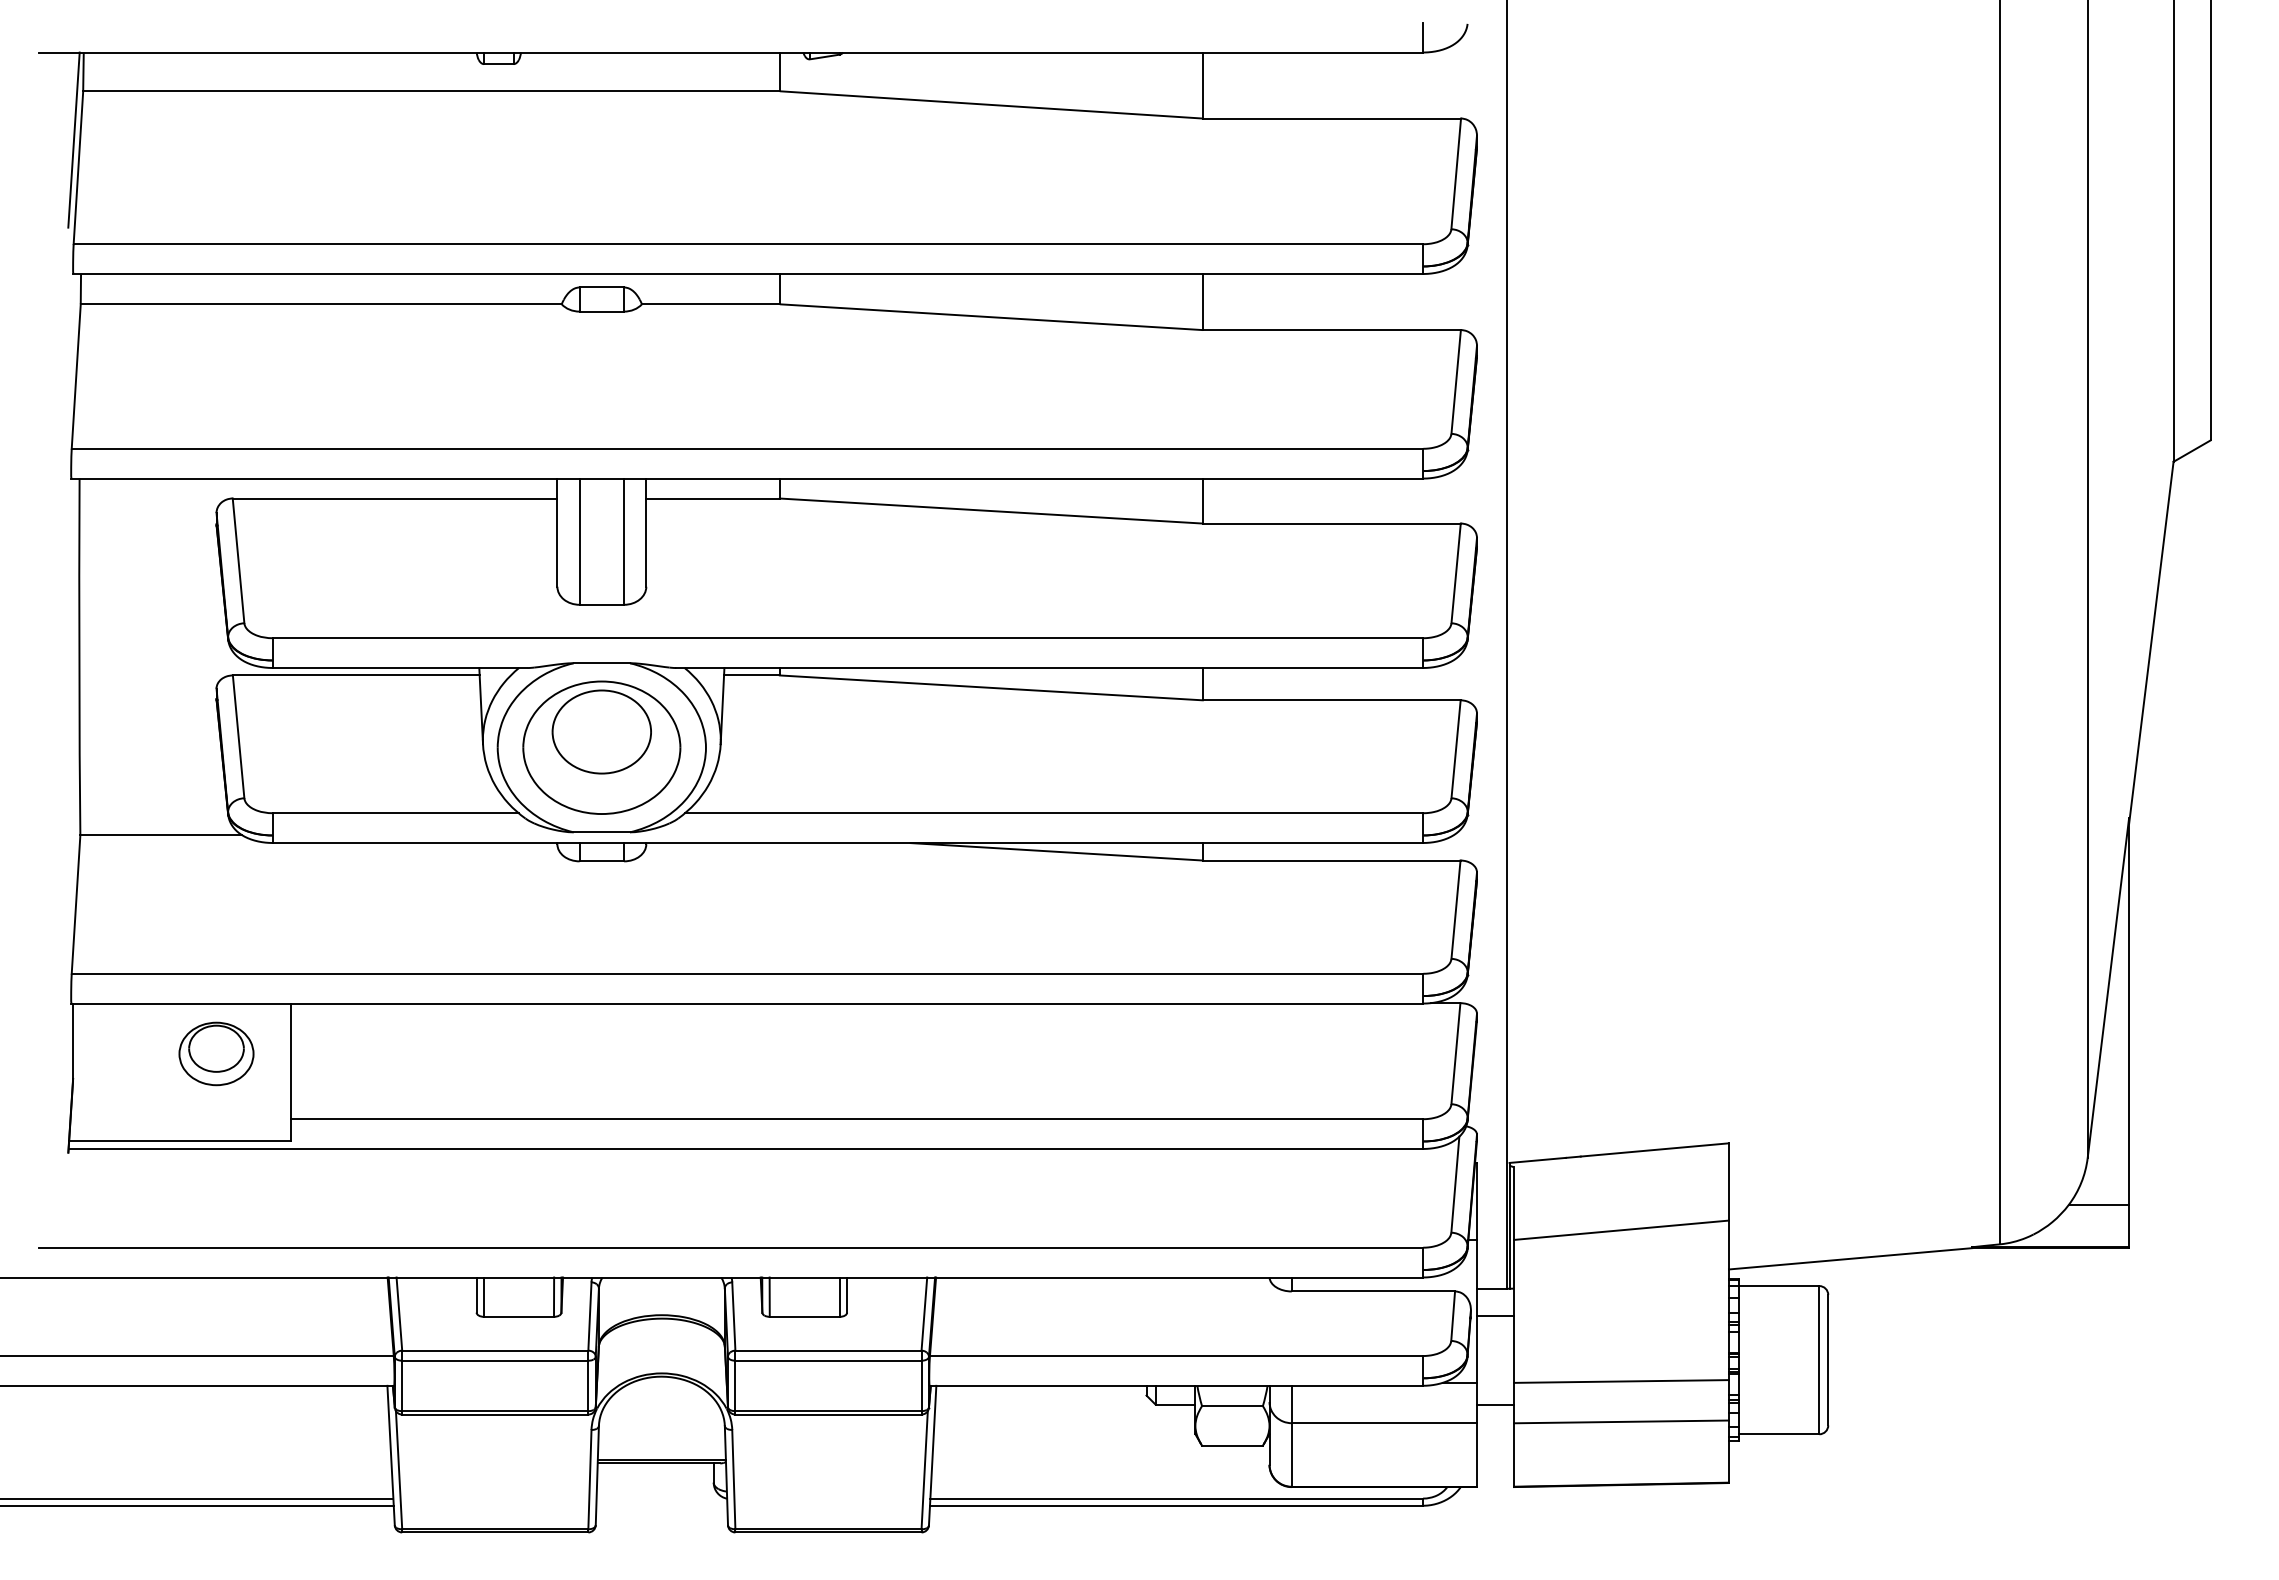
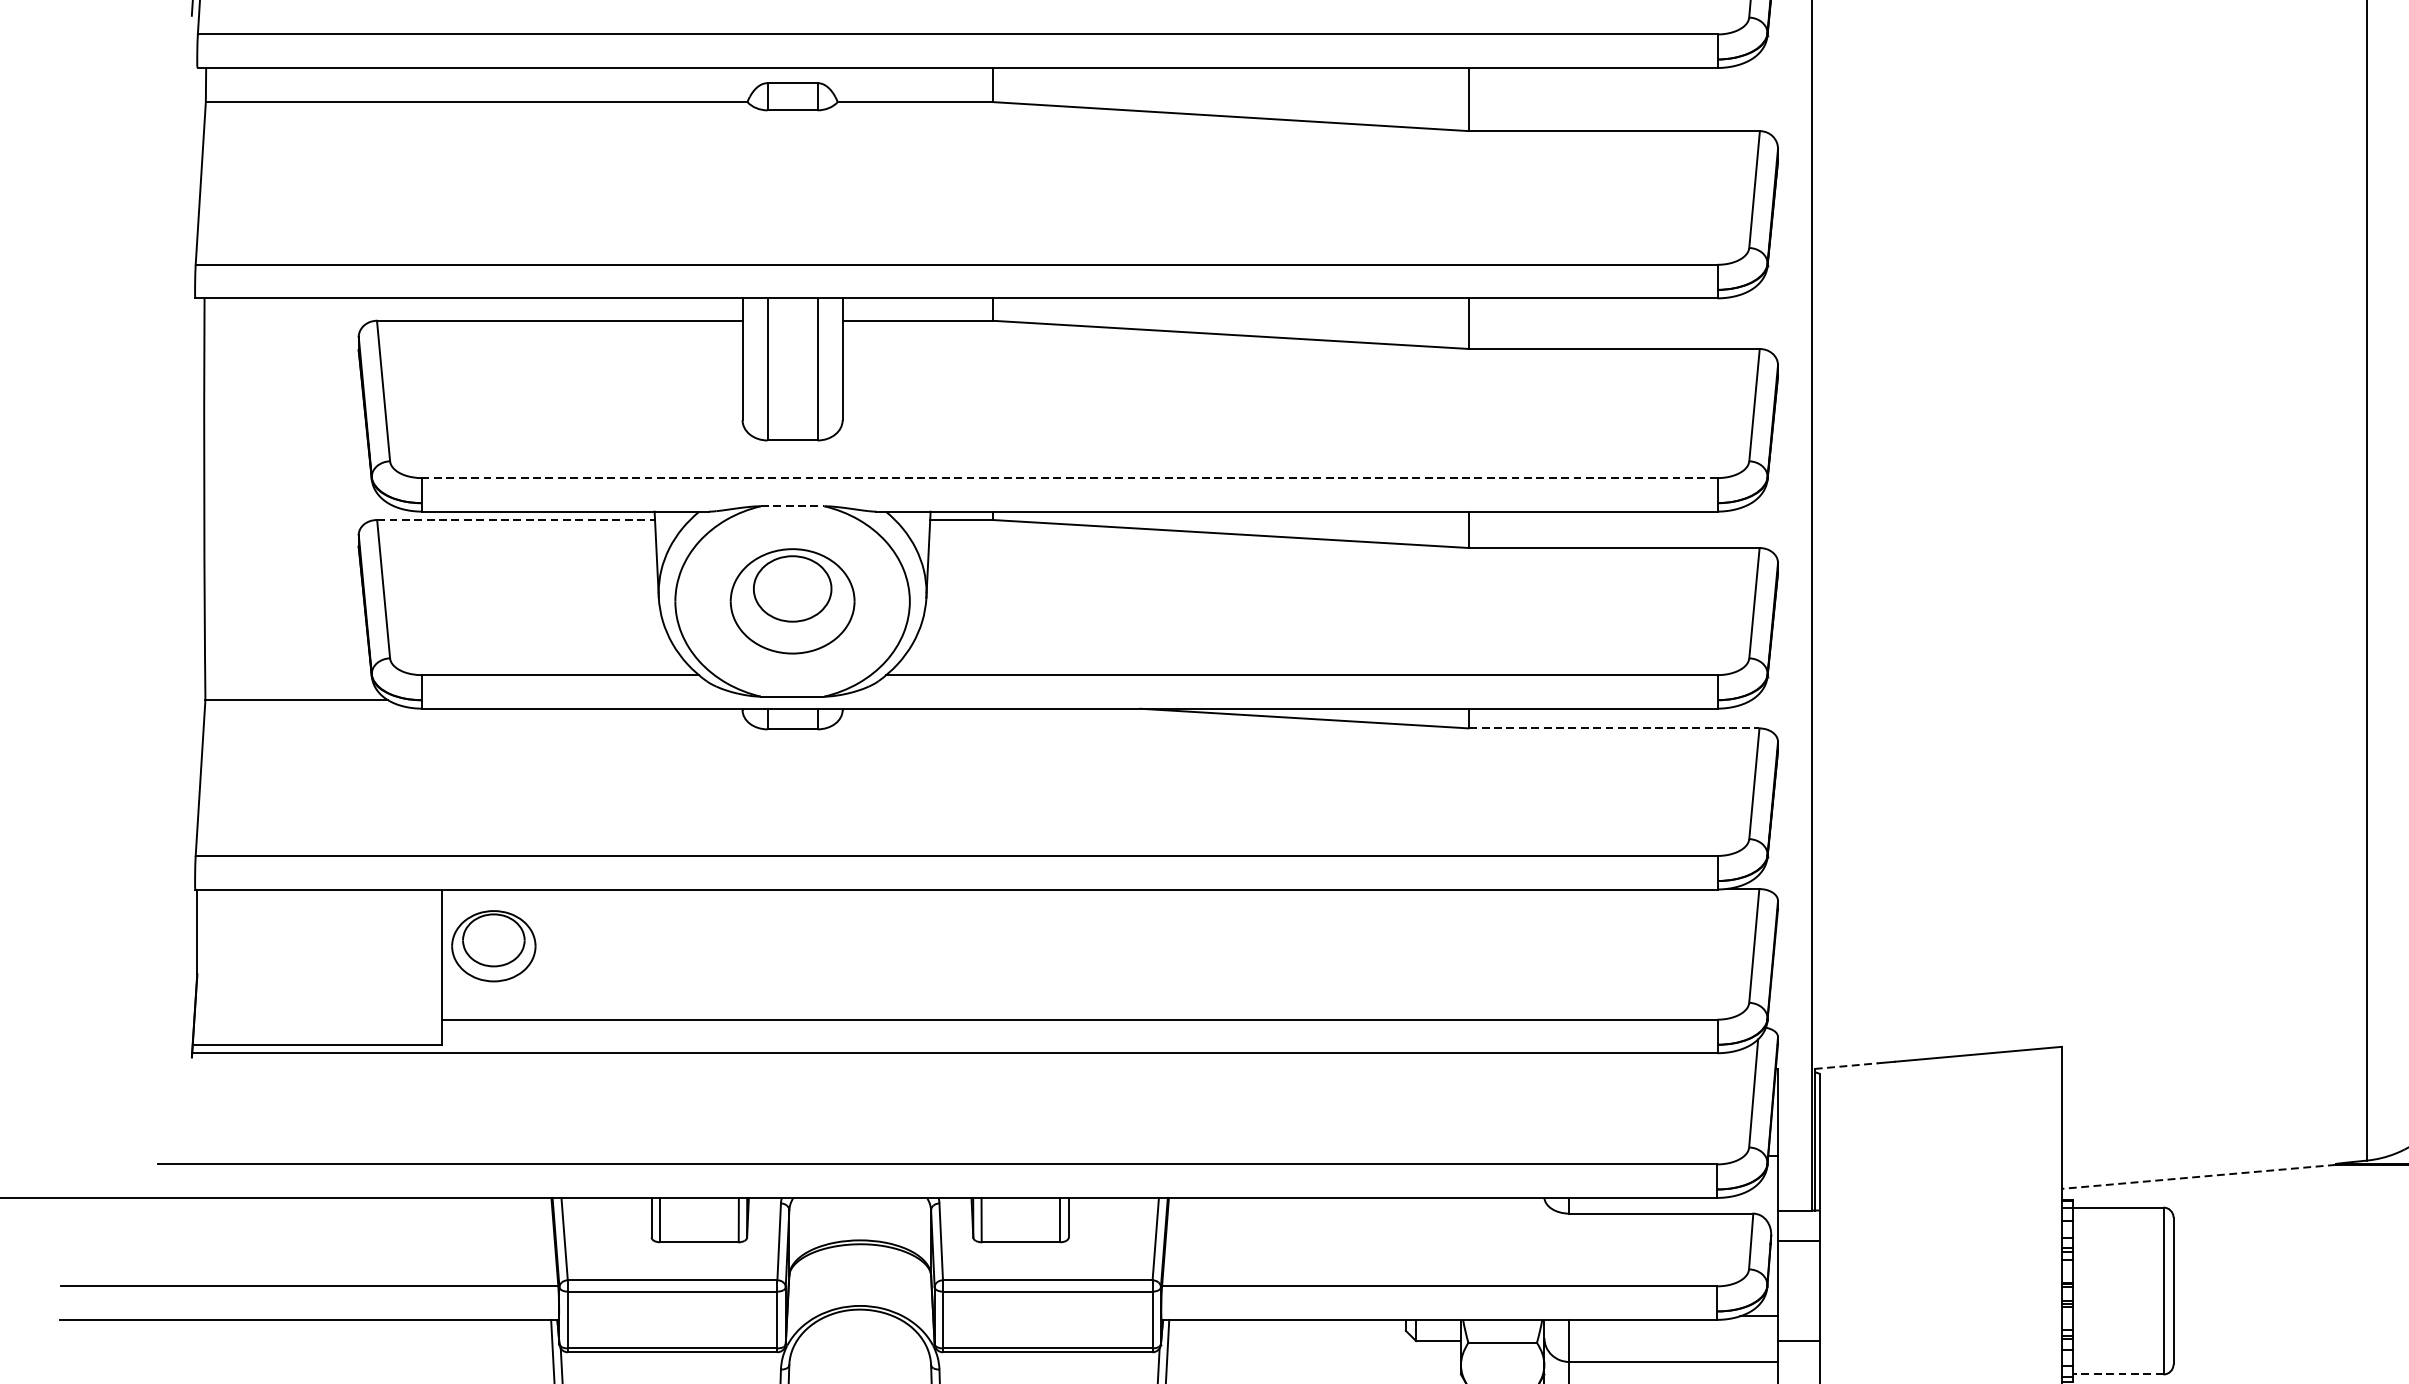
line: (847, 638) -> (1069, 478), solid -> dashed
line: (602, 663) -> (793, 506), solid -> dashed
line: (356, 675) -> (516, 520), solid -> dashed
part: (601, 747) -> (792, 601), size x0.7
line: (1331, 860) -> (1614, 728), solid -> dashed
part: (216, 1053) -> (493, 945), moved
line: (1538, 1160) -> (1847, 1066), solid -> dashed
line: (1621, 1229) -> (1940, 1143), removed
line: (1850, 1258) -> (2198, 1176), solid -> dashed
line: (1621, 1381) -> (1940, 1315), removed
line: (1621, 1421) -> (1940, 1360), removed
line: (1778, 1434) -> (2117, 1374), solid -> dashed

